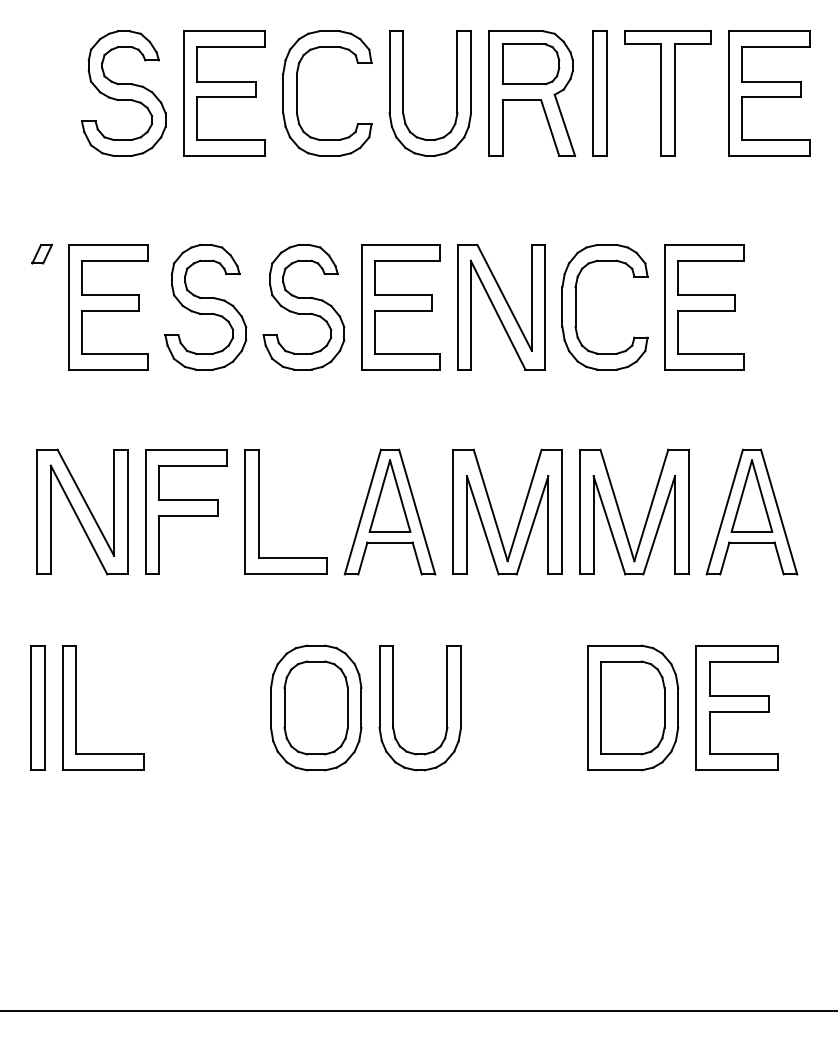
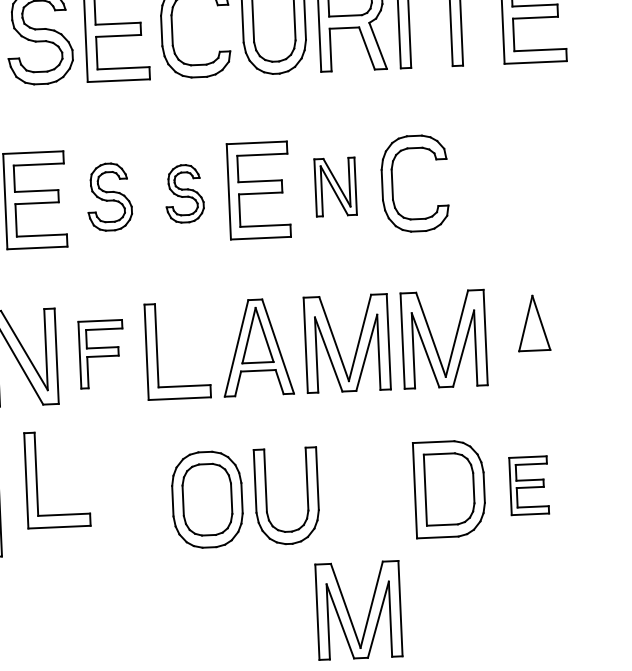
part: (501, 306) -> (335, 186), size x0.6
part: (205, 307) -> (109, 197), size x0.7
part: (303, 307) -> (184, 193), size x0.6
part: (704, 307) -> (490, 180), removed
part: (186, 511) -> (101, 353), size x0.7
part: (751, 511) -> (533, 334), removed
part: (76, 707) -> (36, 480), moved
part: (736, 707) -> (528, 485), size x0.6
part: (494, 862) -> (348, 611), added

